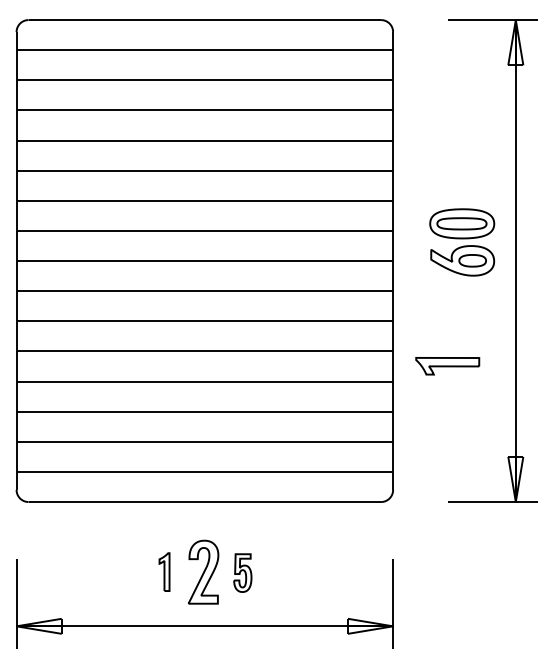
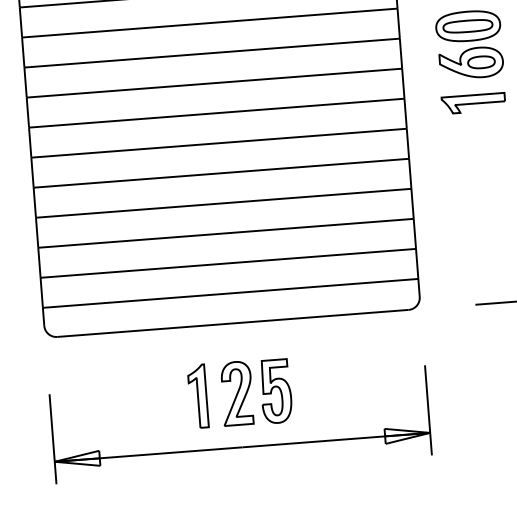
part: (447, 366) -> (473, 103), moved
part: (164, 571) -> (198, 395), size x1.67
part: (242, 572) -> (275, 390), size x1.67

